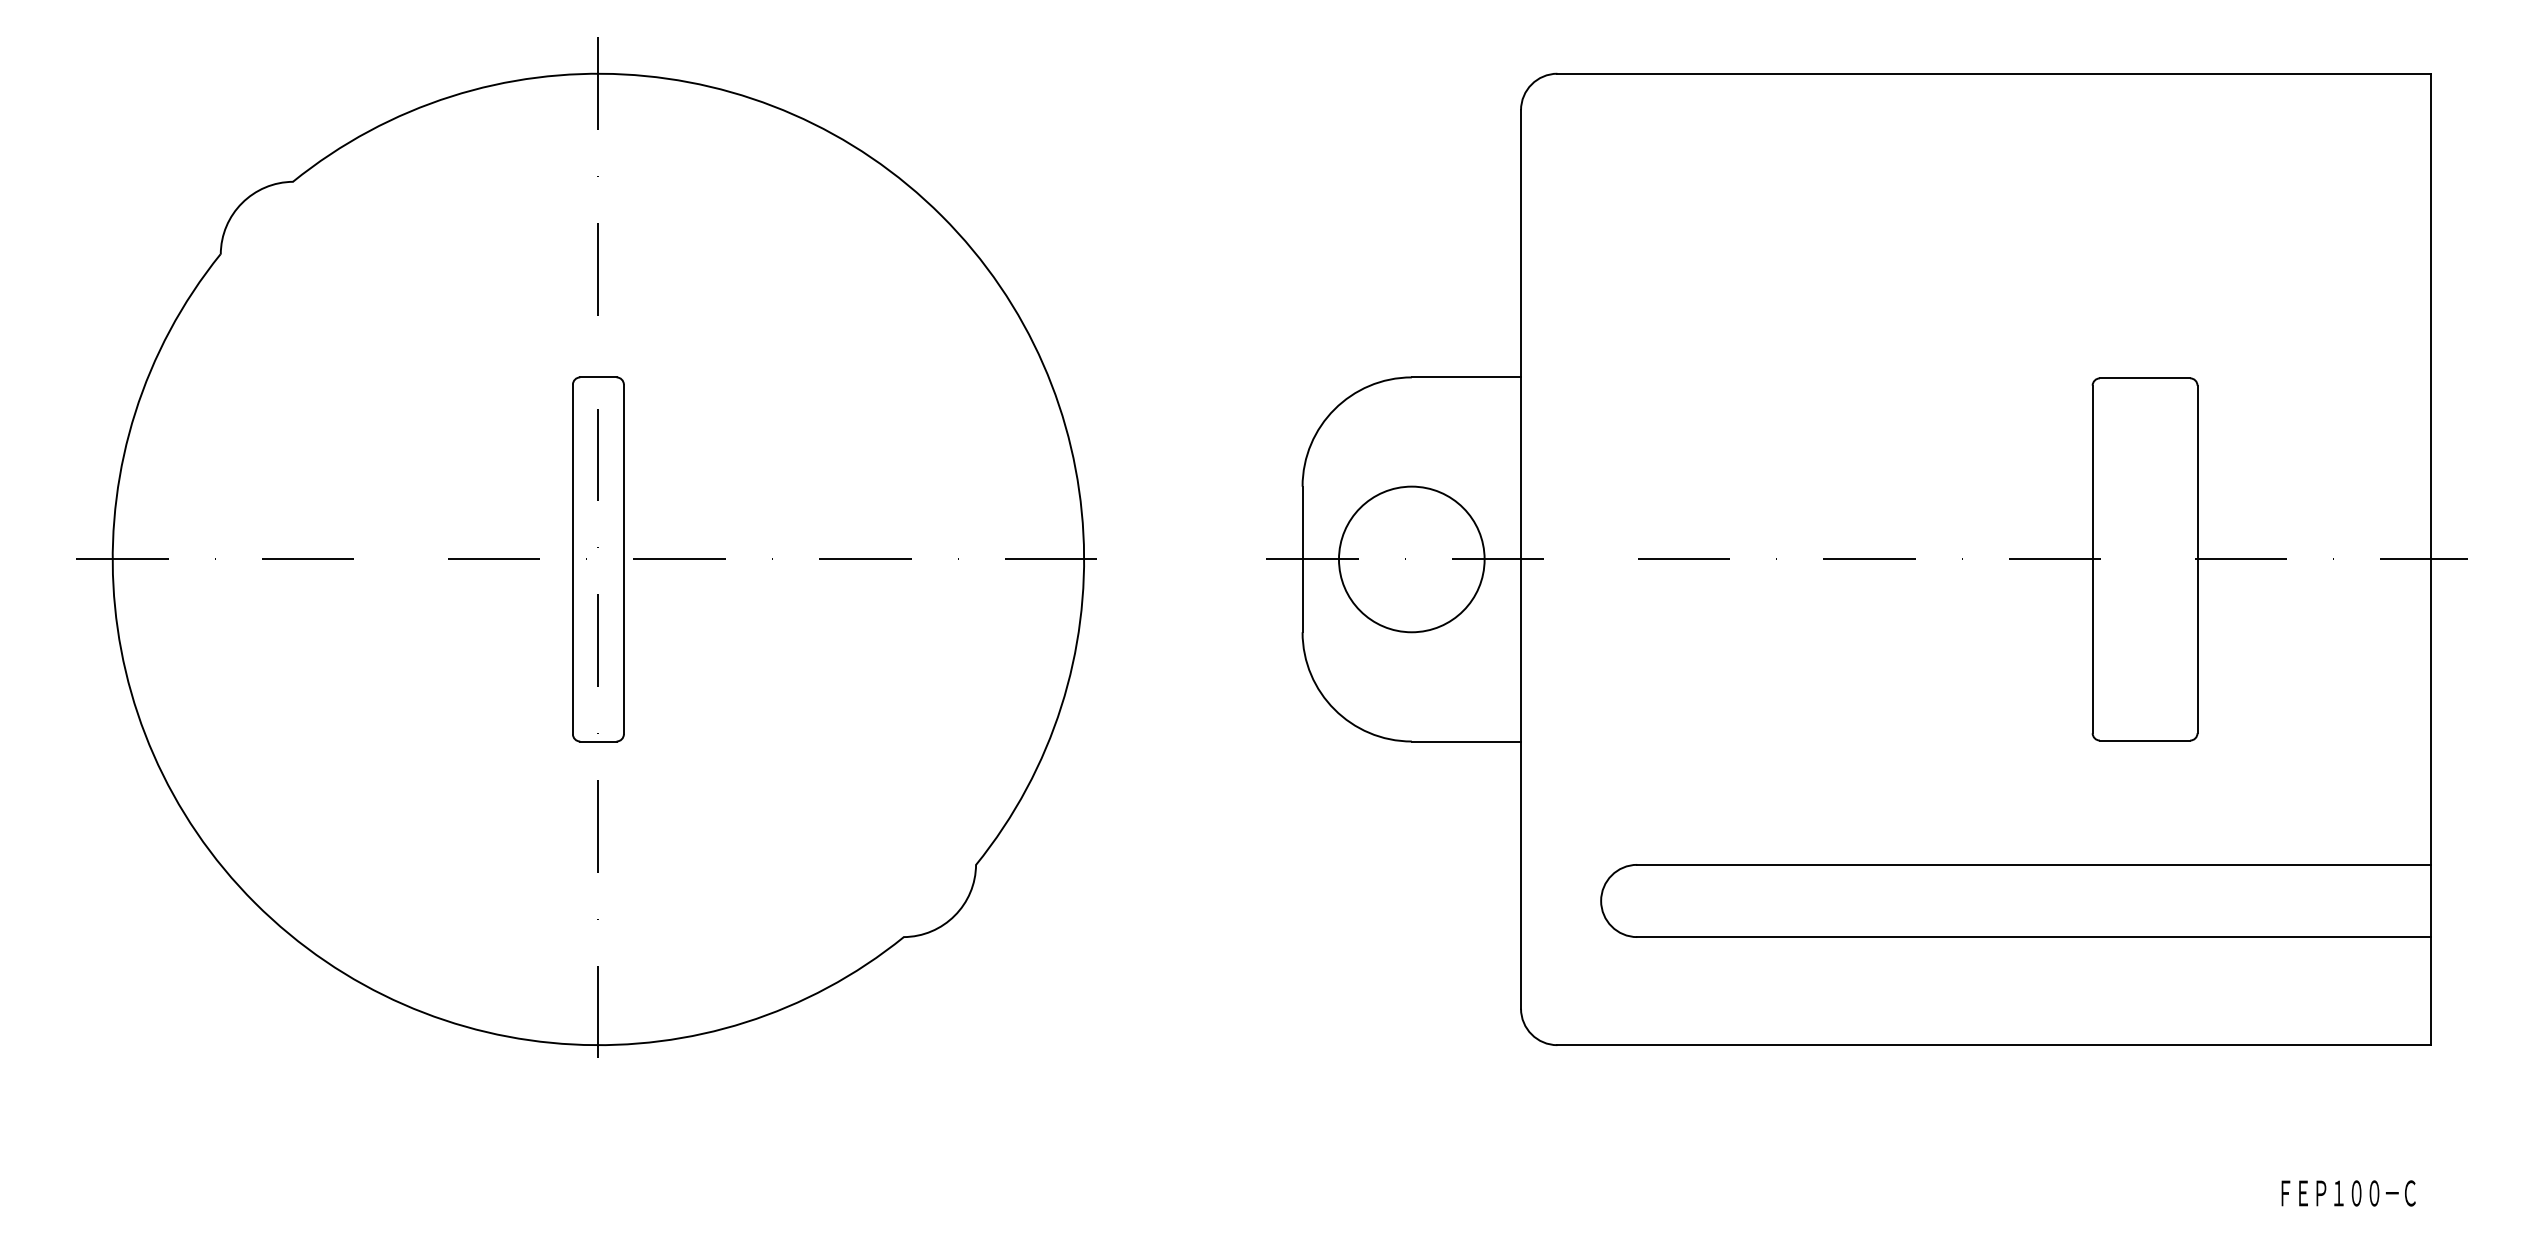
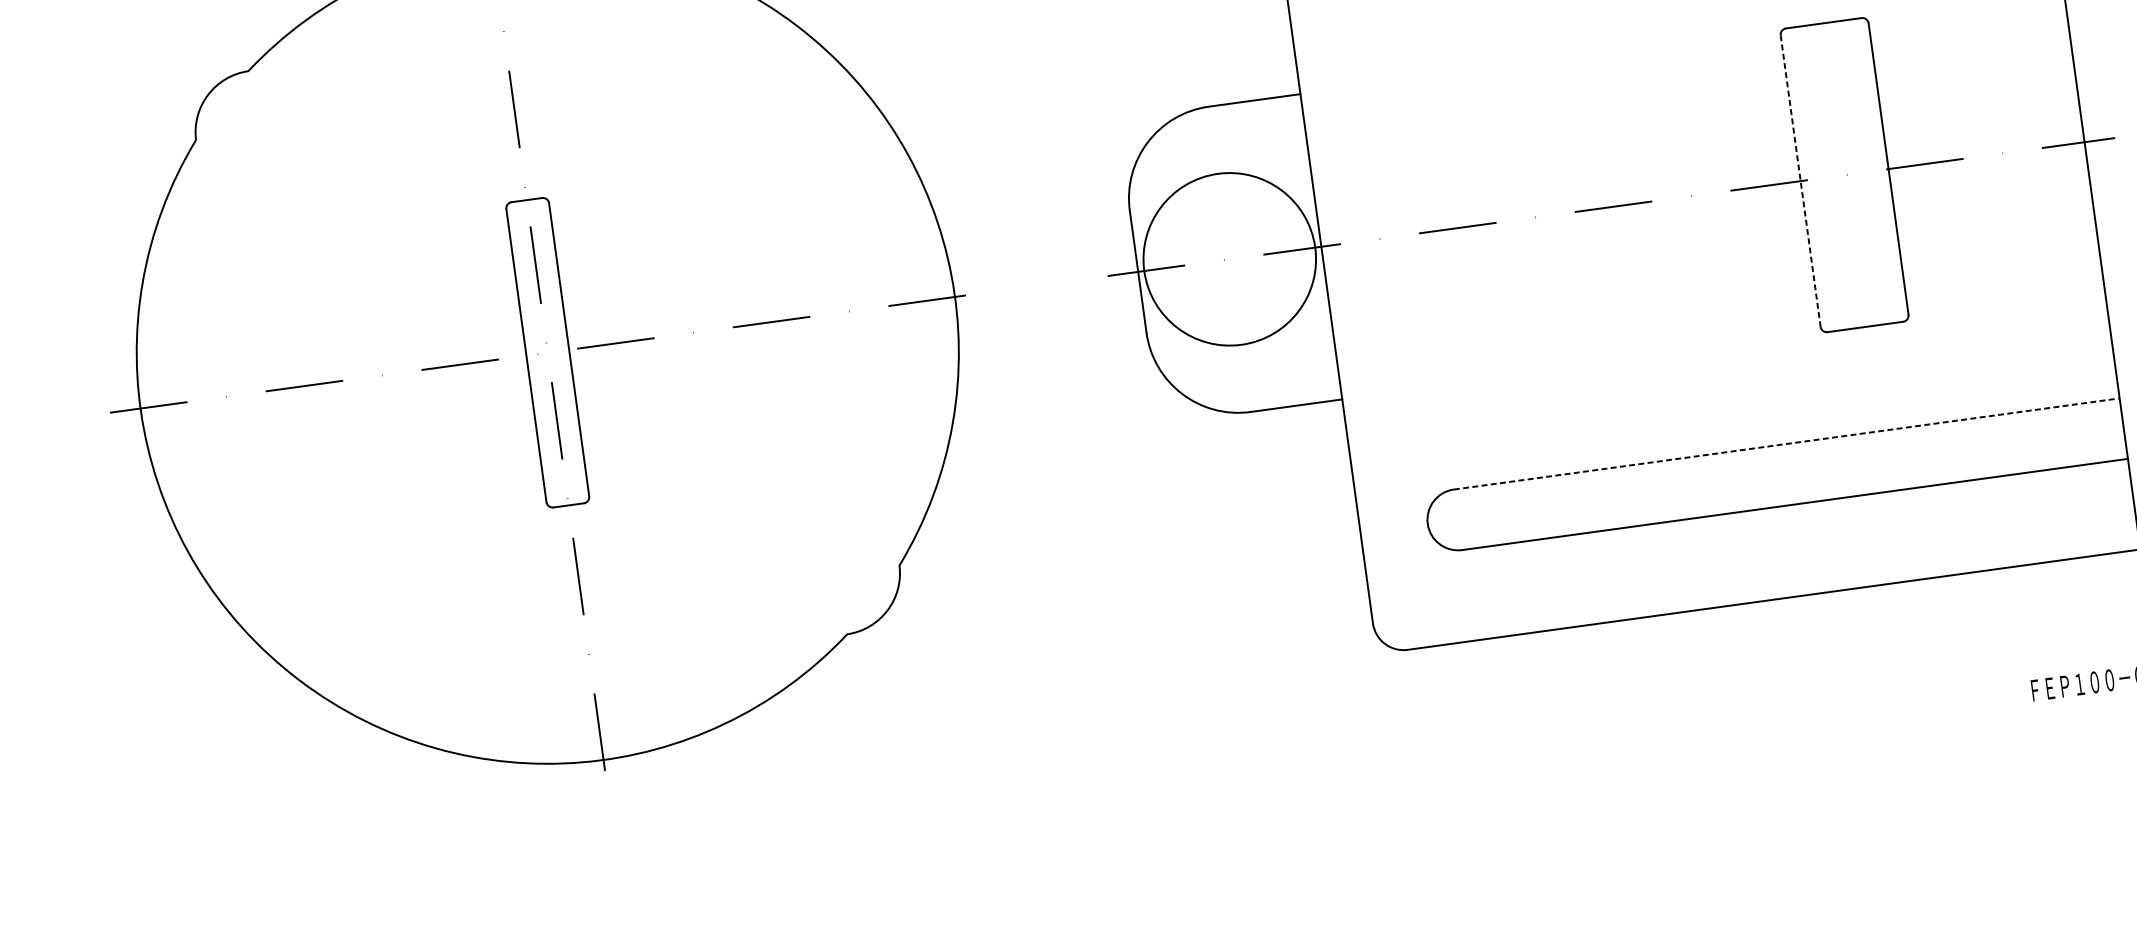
circle: (1411, 559) -> (1229, 259), size x1.4
line: (2092, 559) -> (1800, 181), solid -> dashed
line: (2034, 864) -> (1786, 443), solid -> dashed

